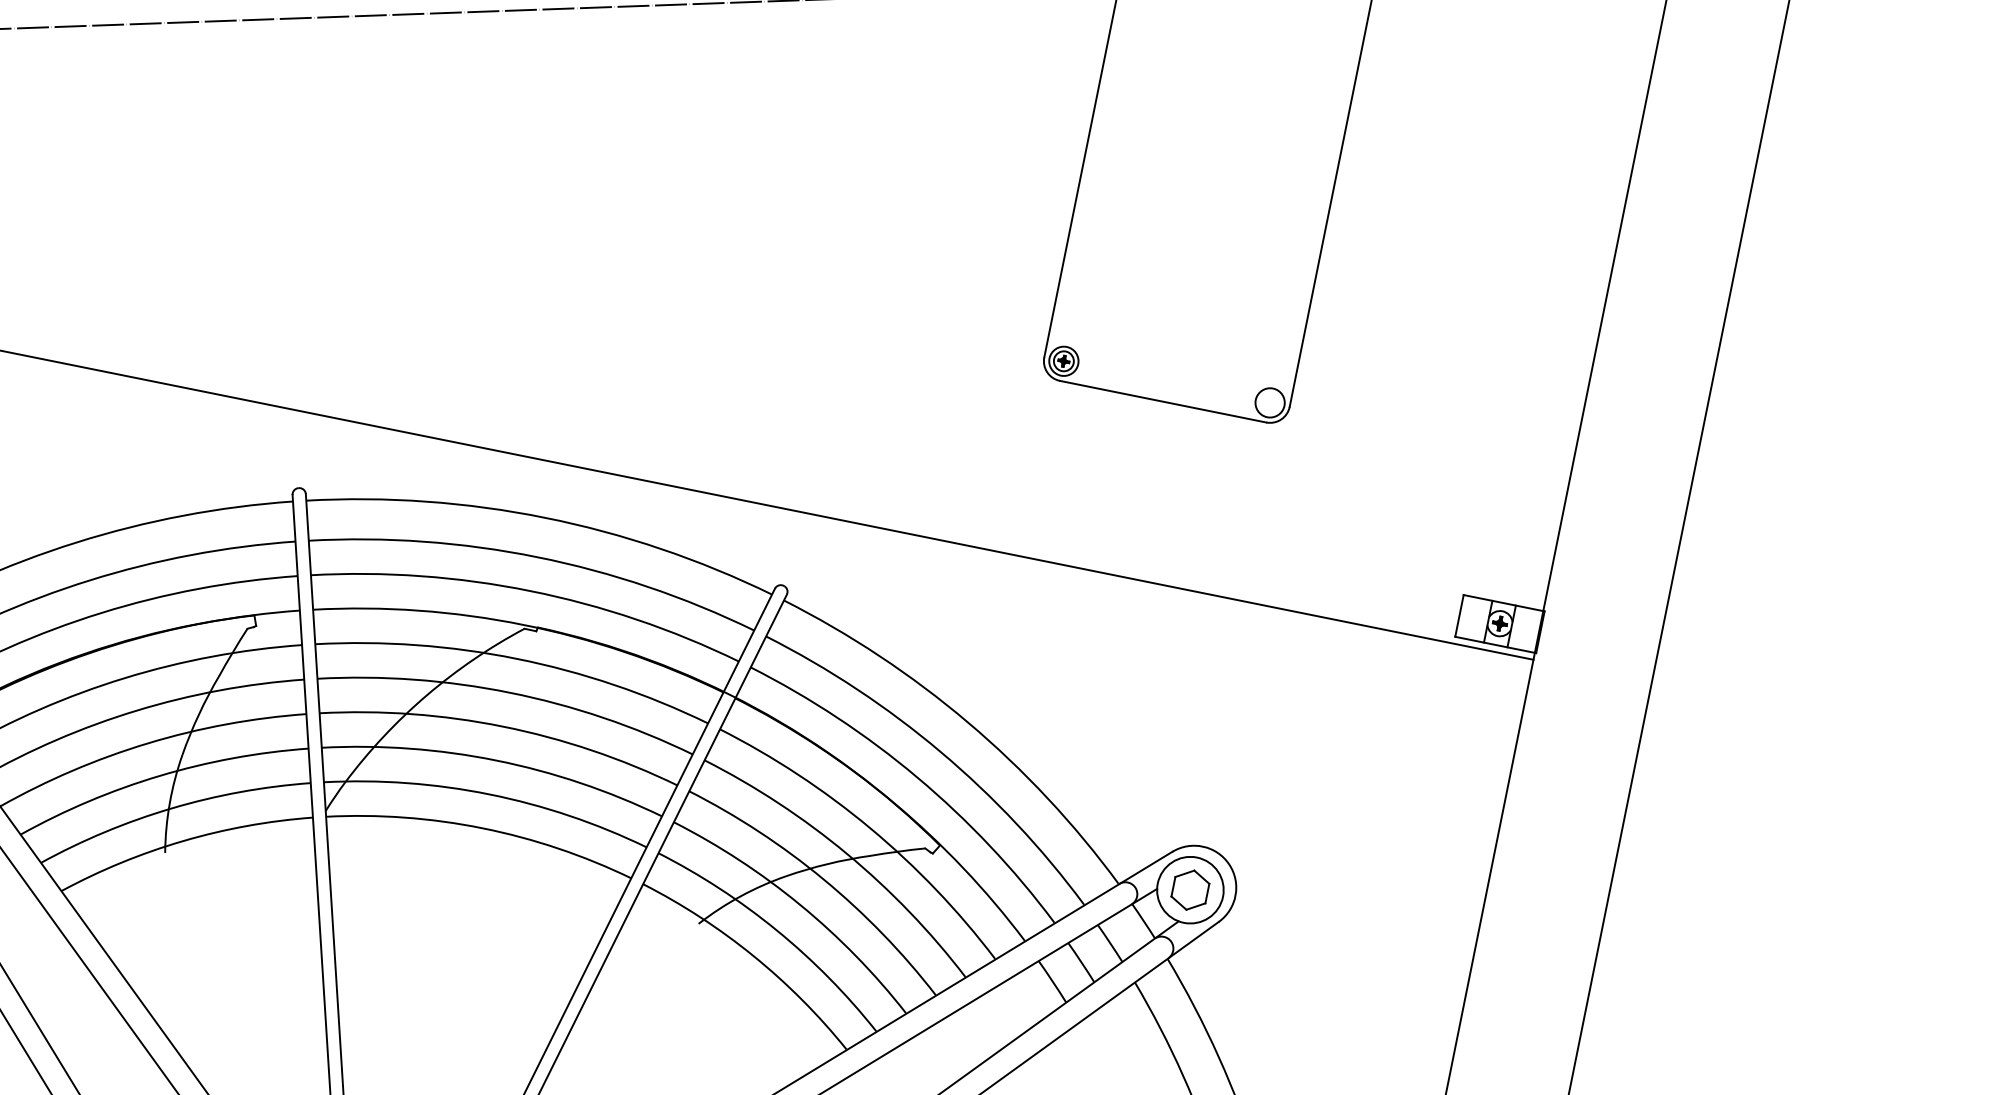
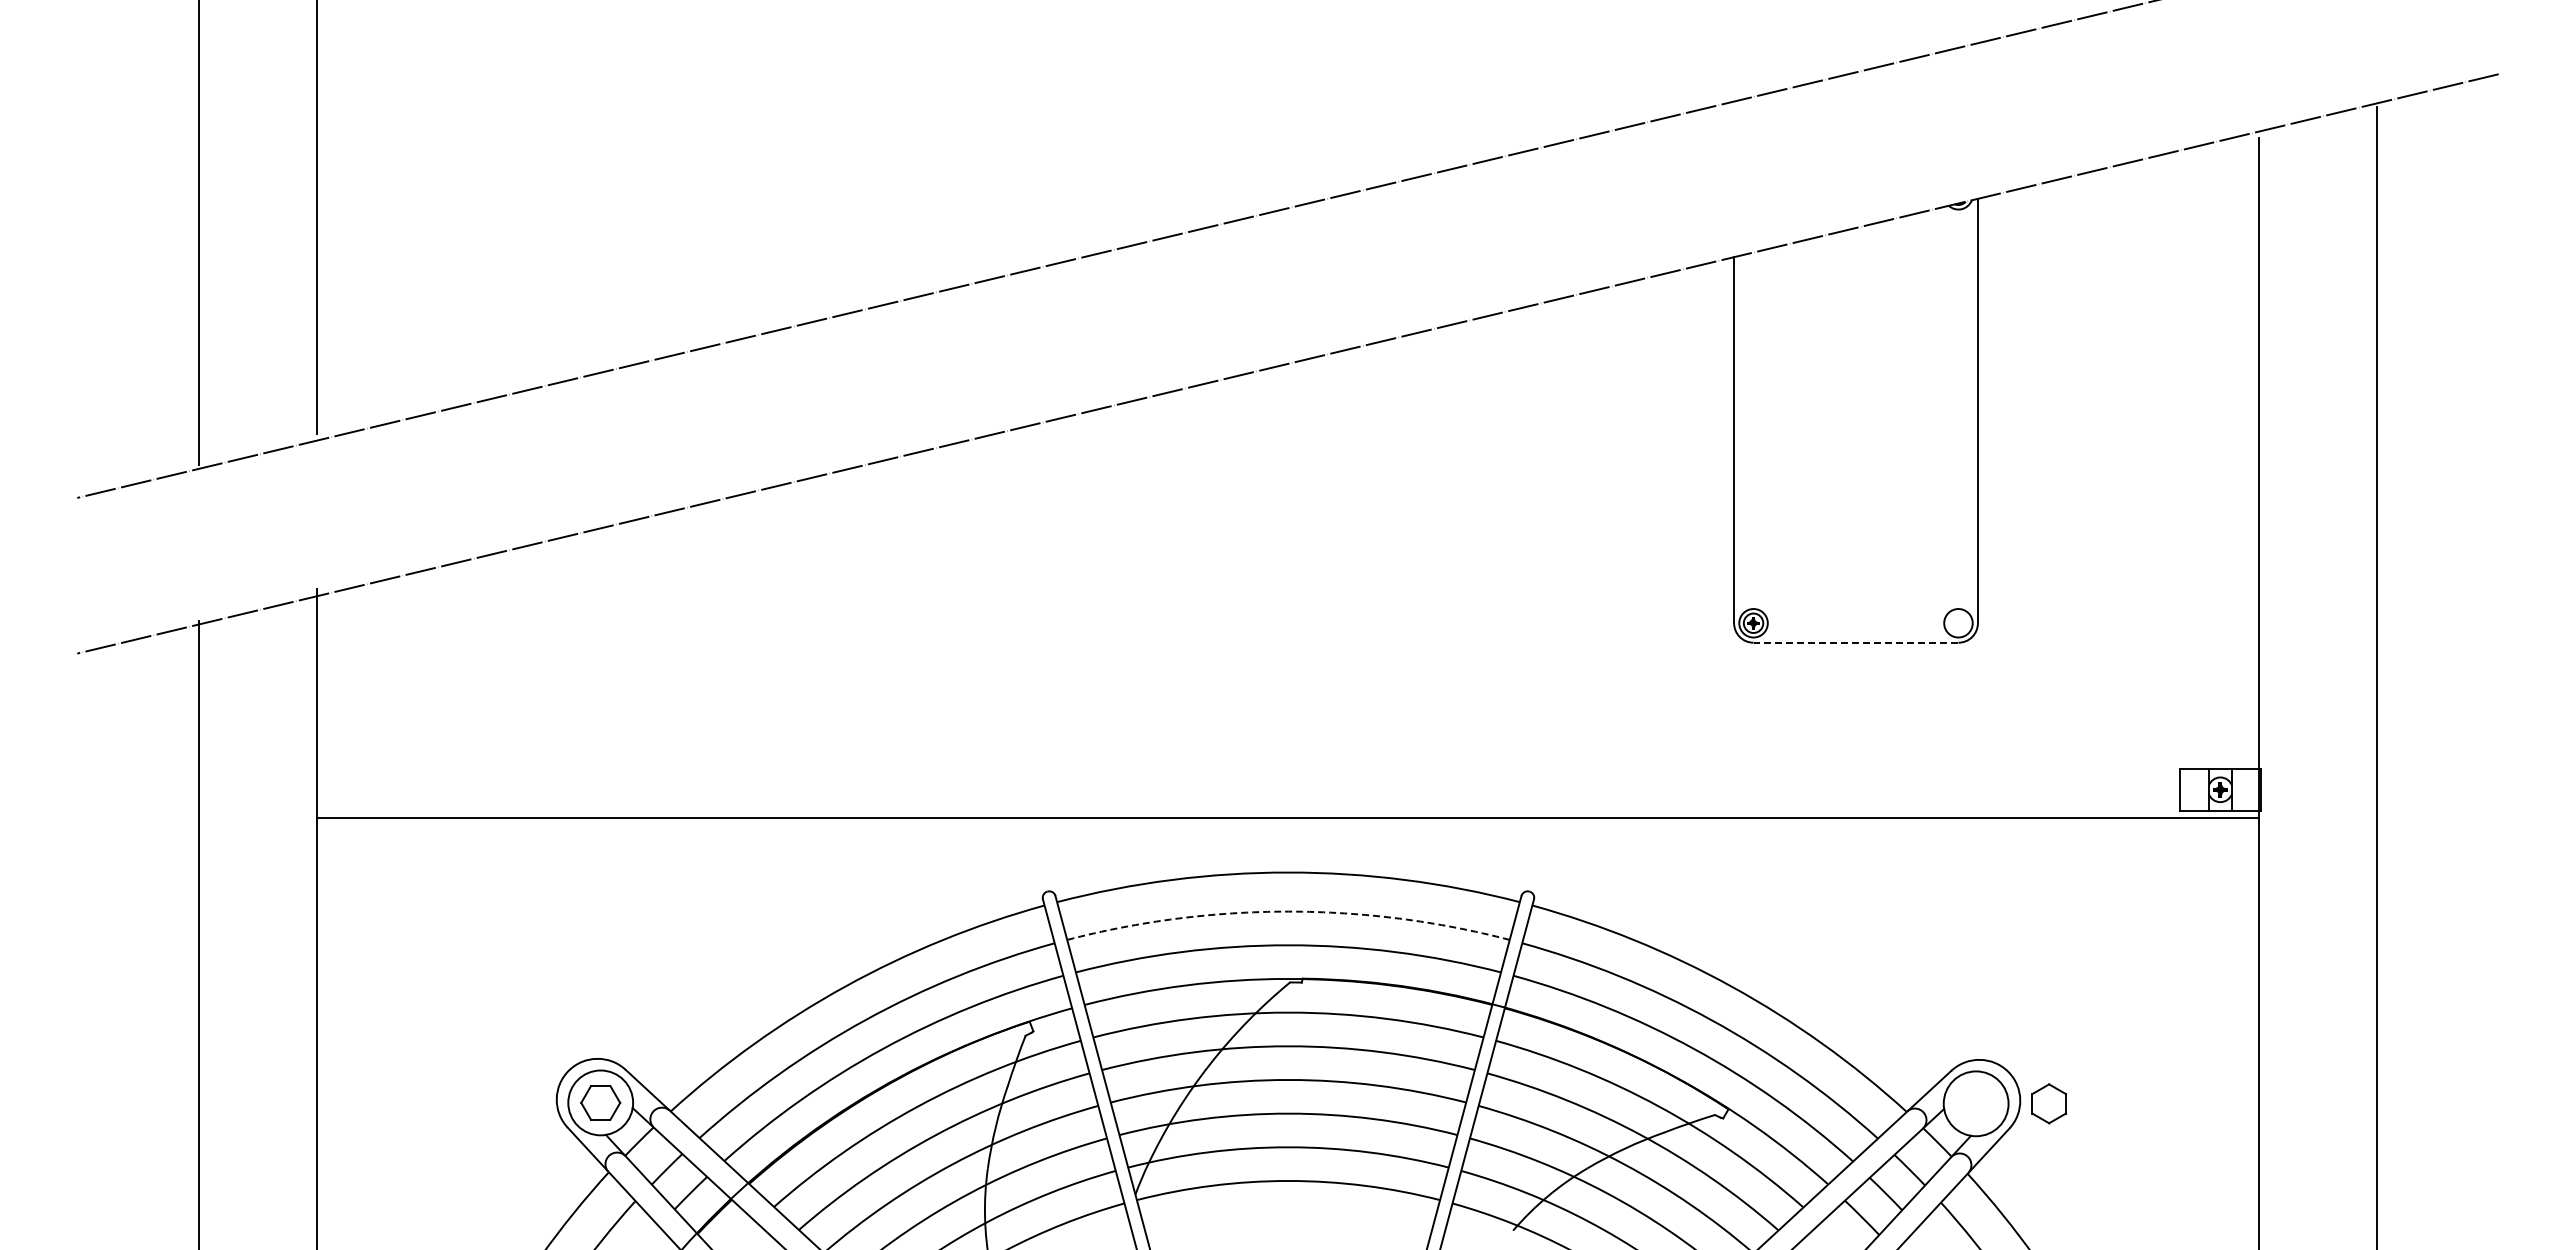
line: (1162, 401) -> (1855, 642), solid -> dashed
arc: (537, 557) -> (1288, 911), solid -> dashed
part: (1190, 889) -> (2049, 1103), moved

